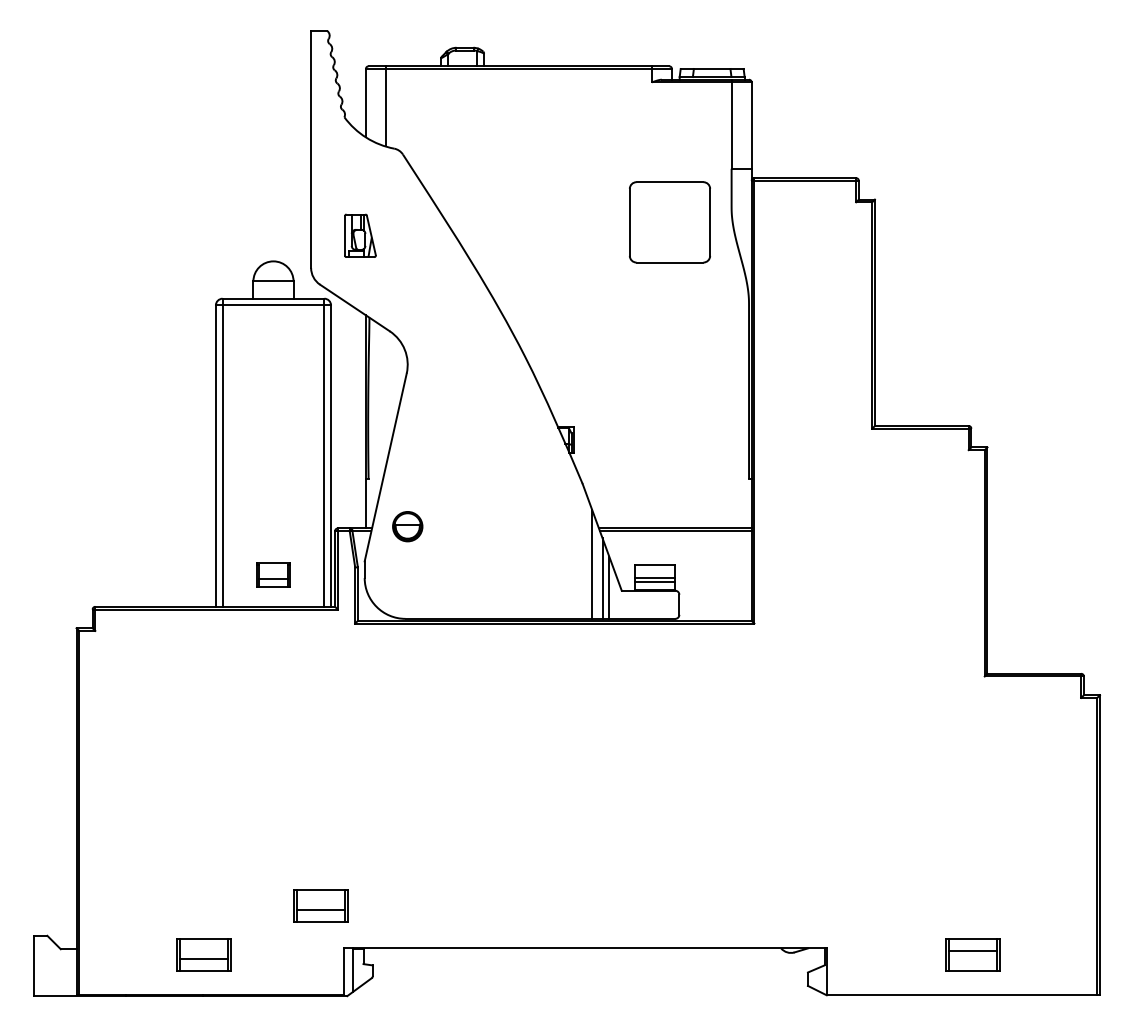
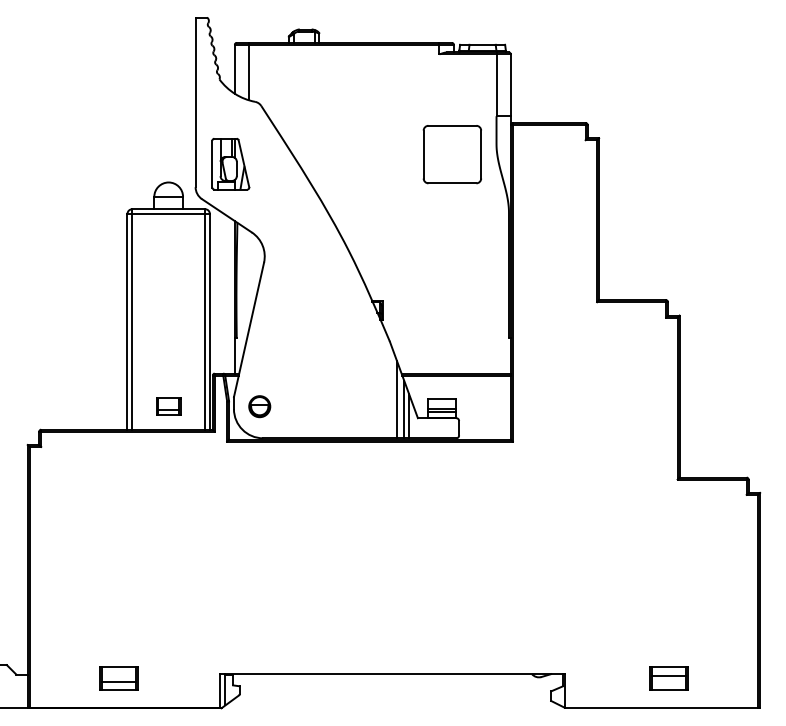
part: (360, 235) -> (230, 163), size x1.67
part: (407, 526) -> (259, 406), moved
part: (320, 905) -> (202, 643), removed

